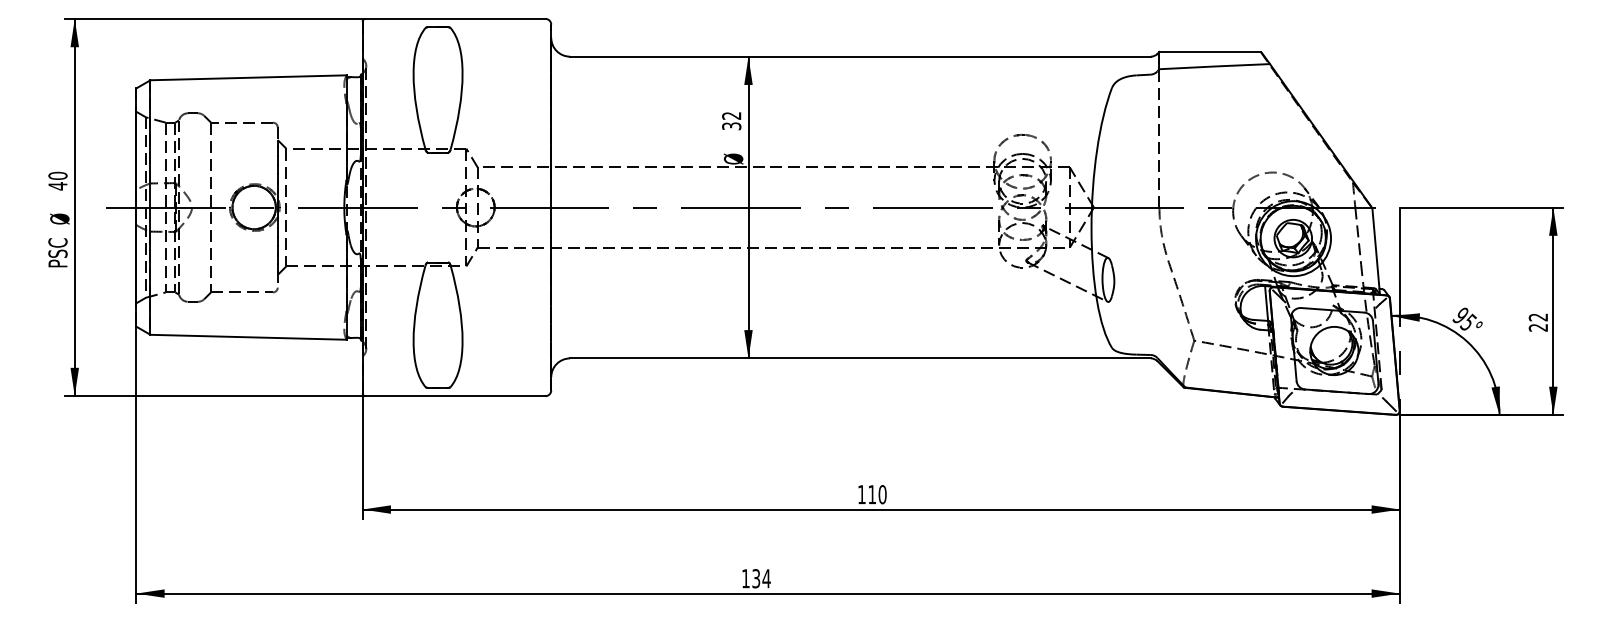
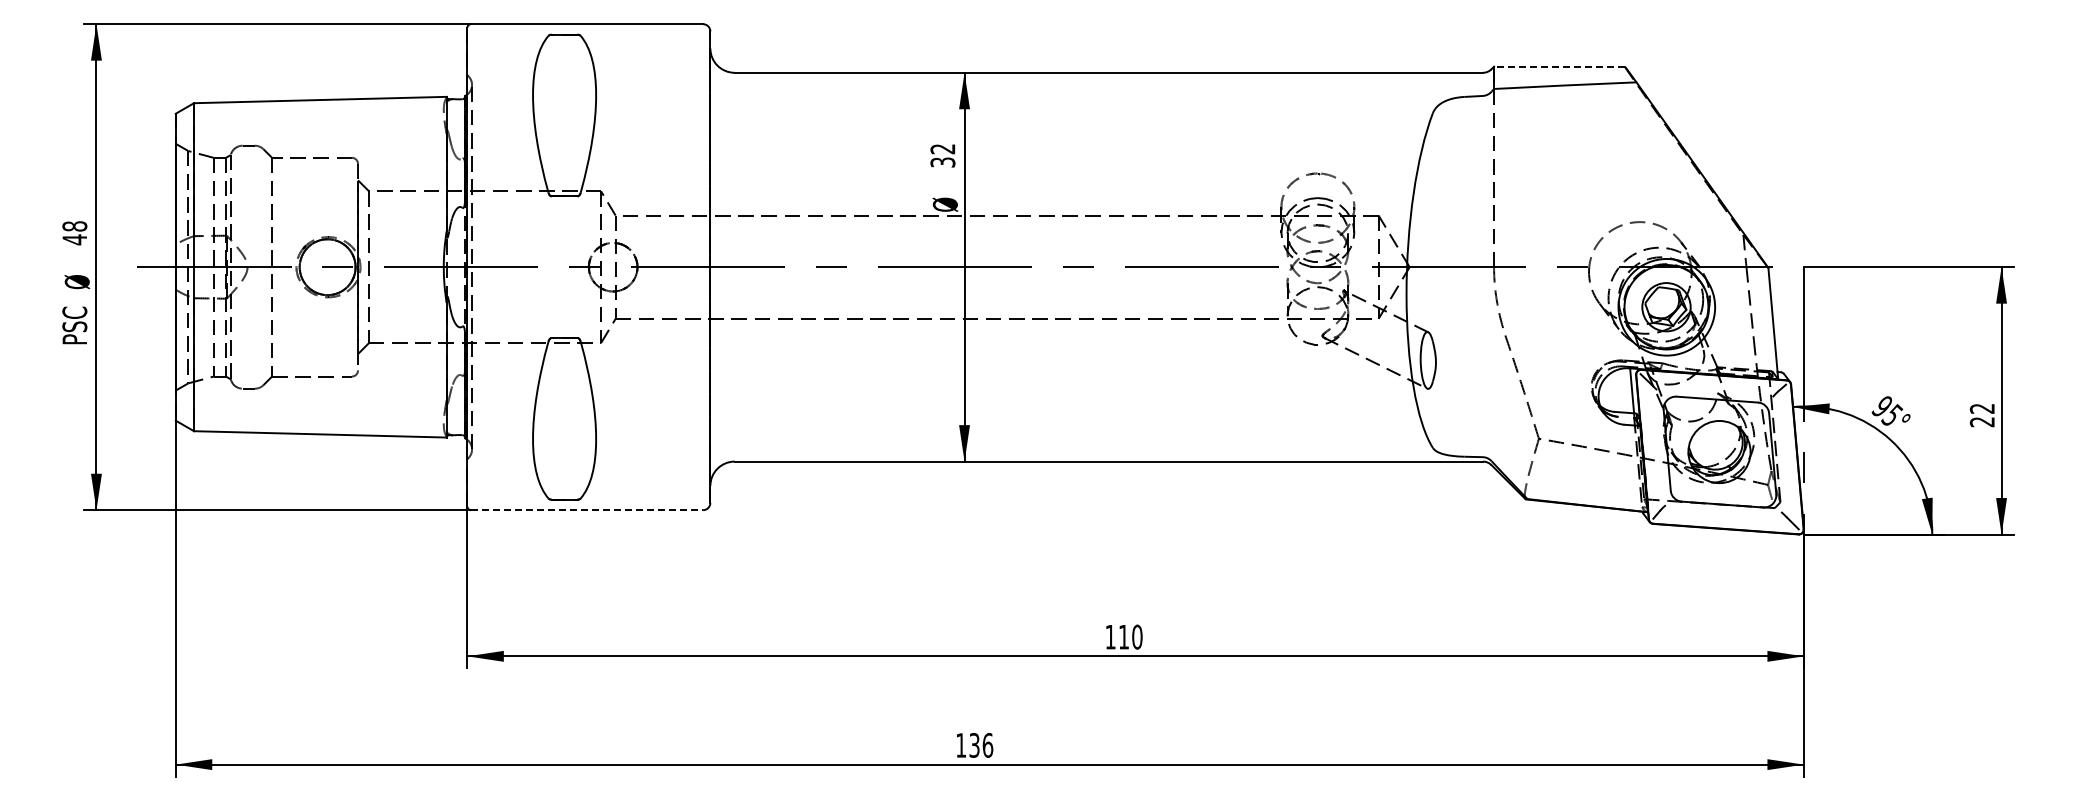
line: (1209, 51) -> (1558, 66), solid -> dashed
text: (57, 175) -> (74, 226), 40 -> 48
line: (455, 396) -> (587, 510), solid -> dashed
text: (766, 578) -> (987, 745), 134 -> 136

